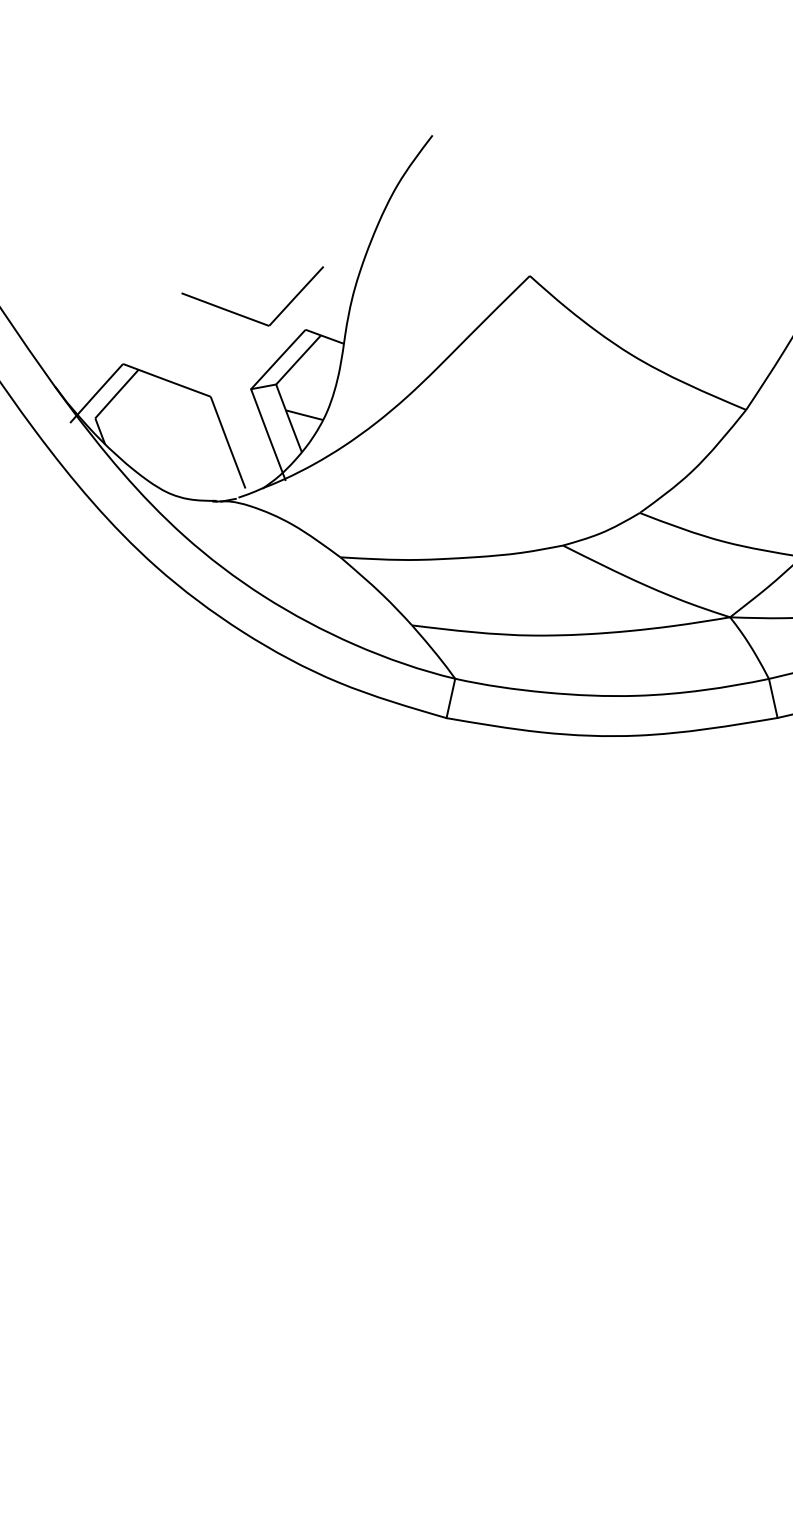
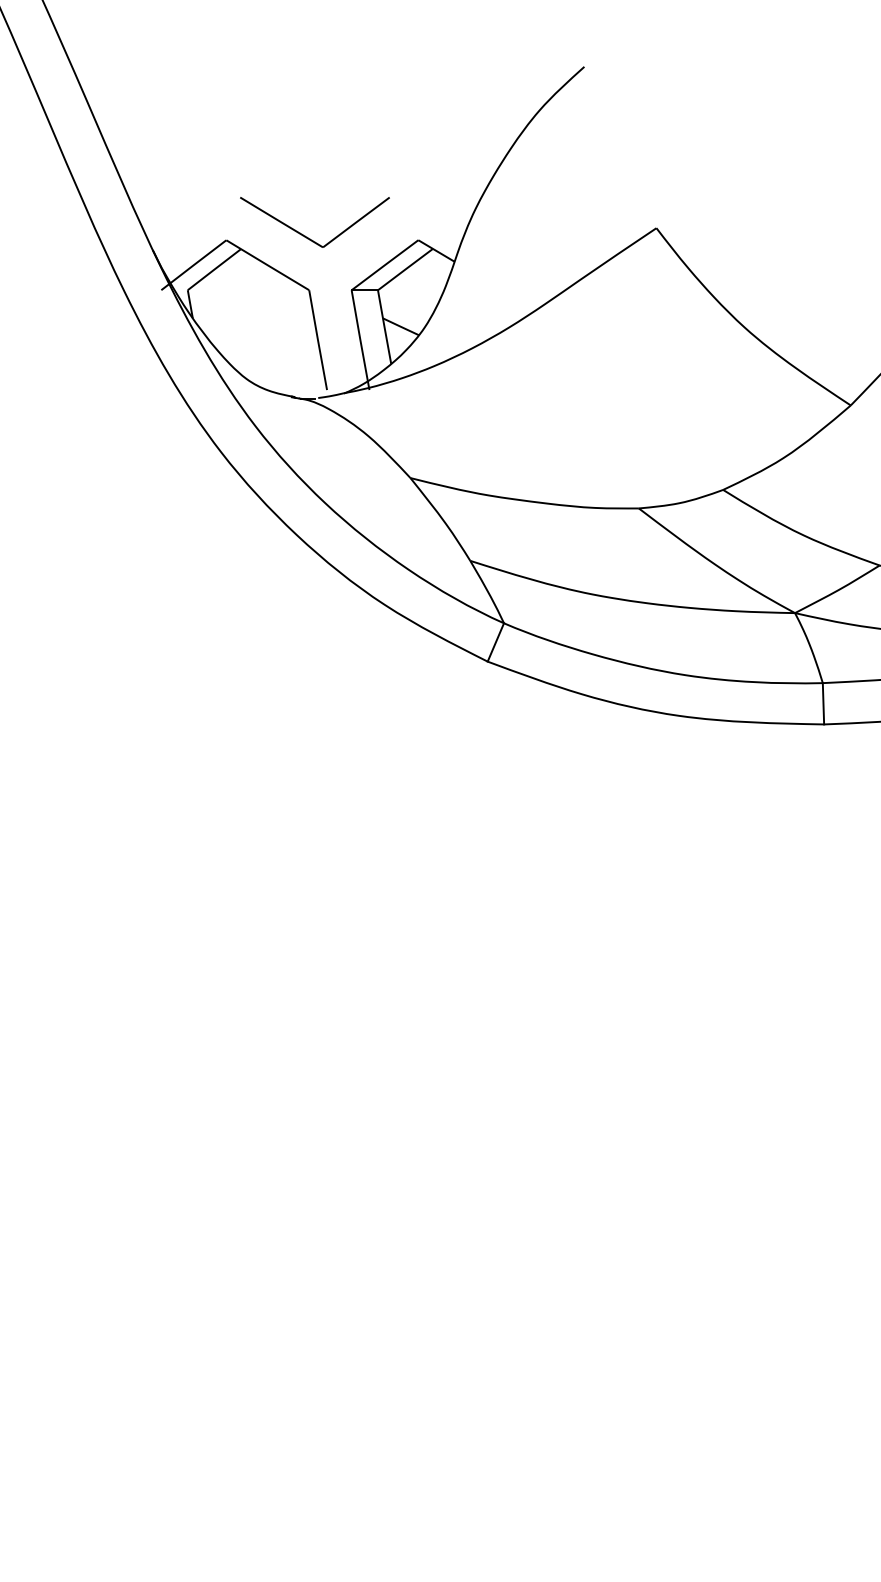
part: (250, 317) -> (305, 235), moved

